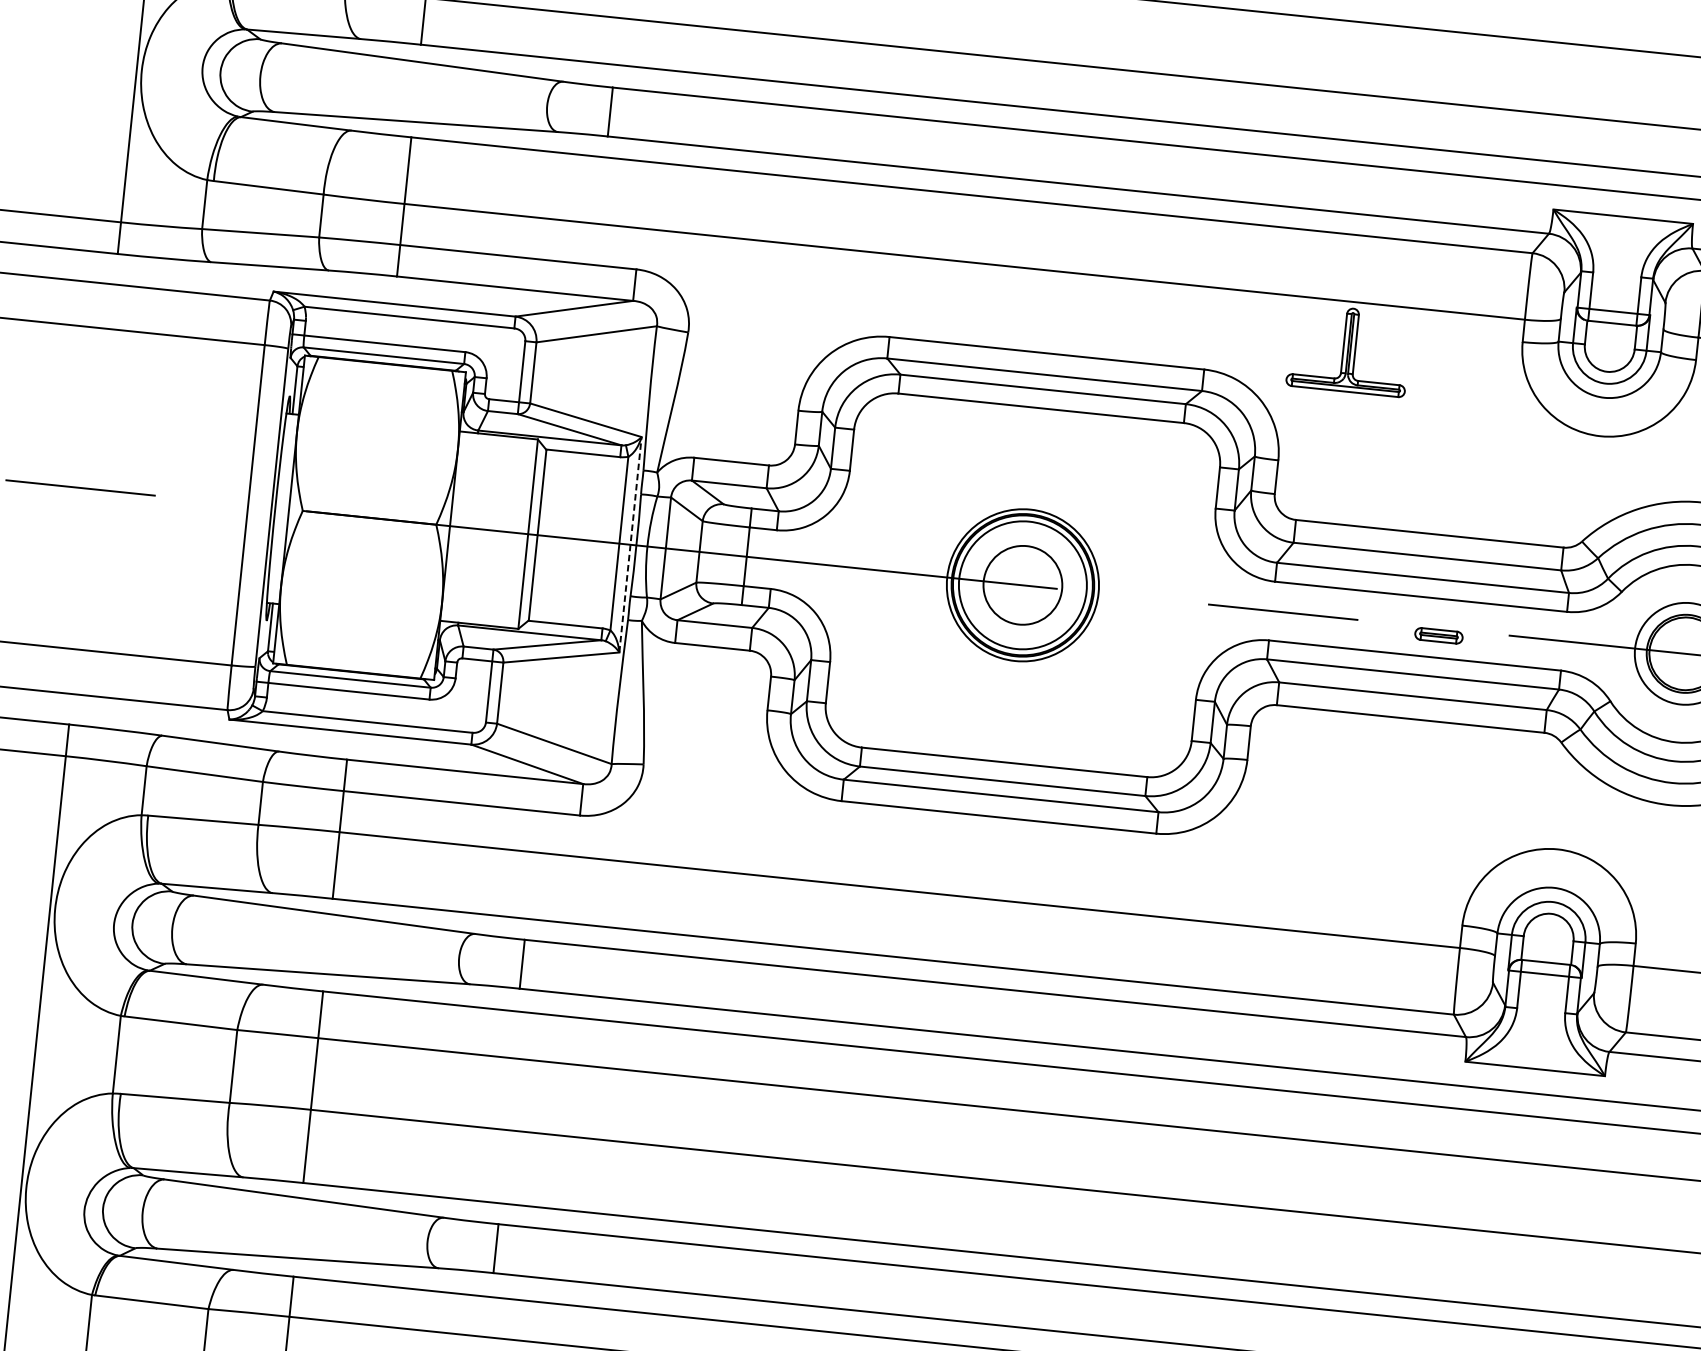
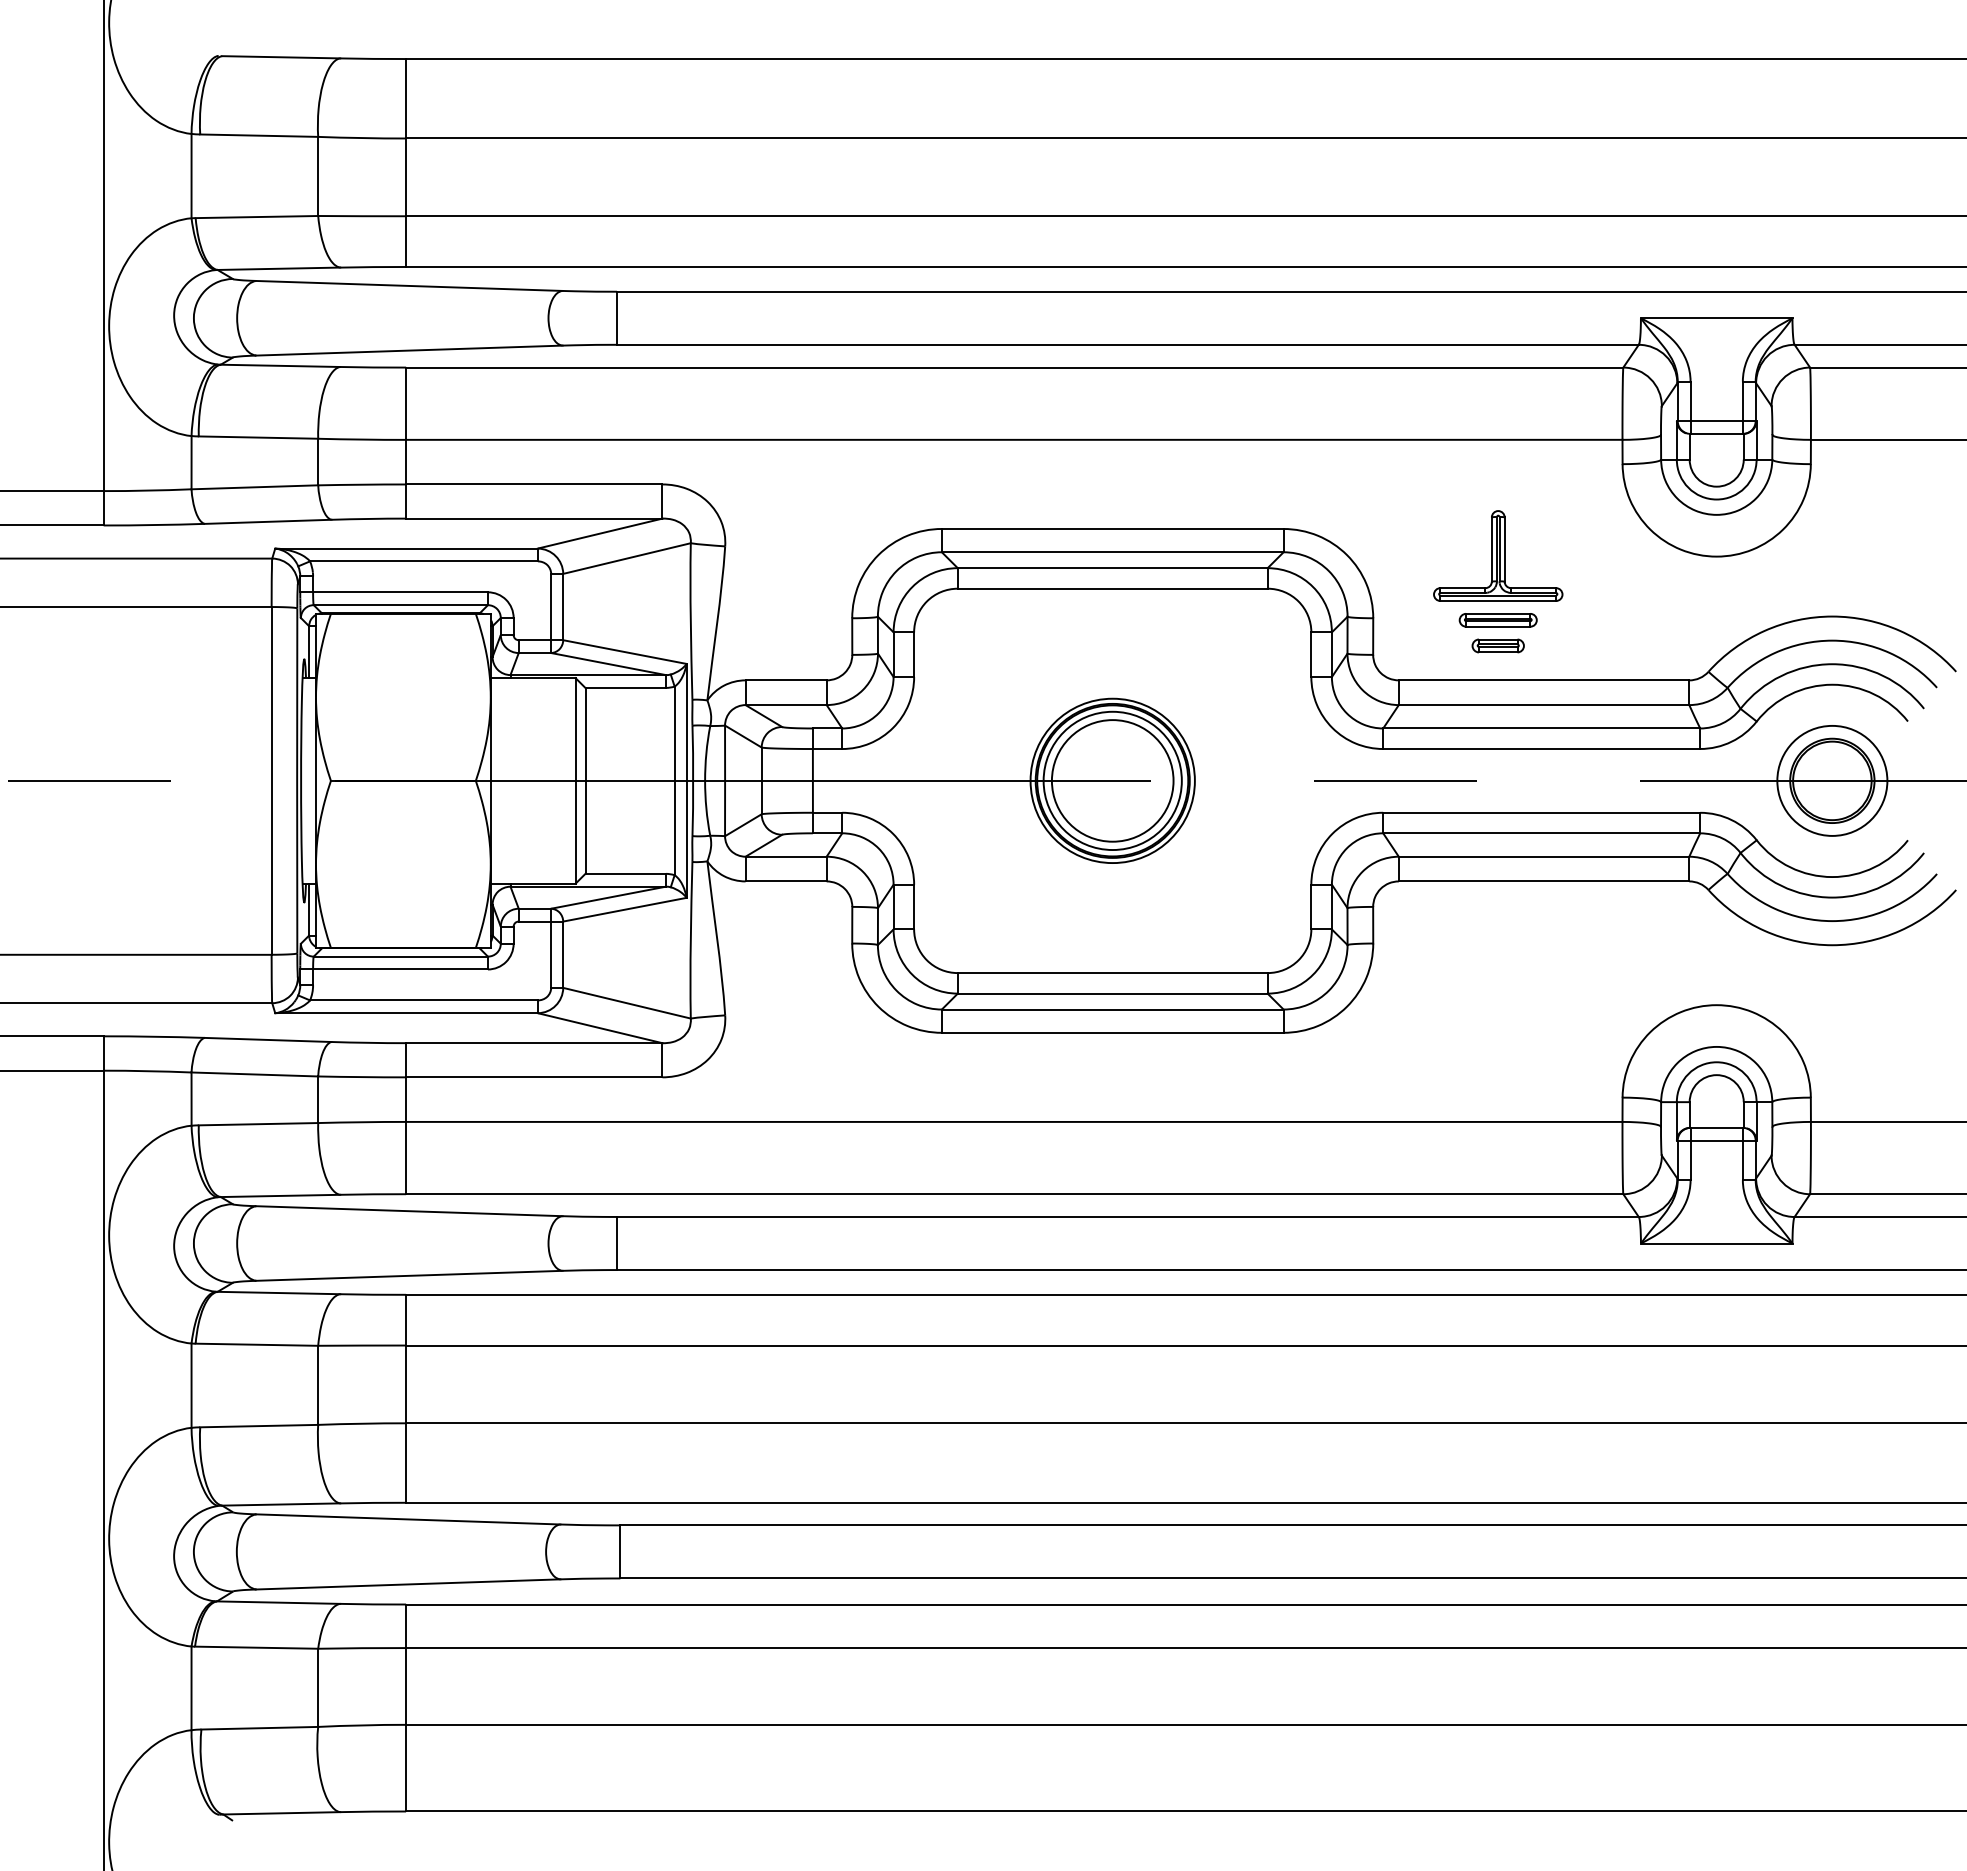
part: (1349, 349) -> (1498, 555), moved
part: (1392, 474) -> (1497, 620), added
line: (630, 544) -> (686, 780), dashed -> solid
circle: (1022, 584) -> (1112, 780), size x1.43
part: (1438, 635) -> (1497, 645), moved

